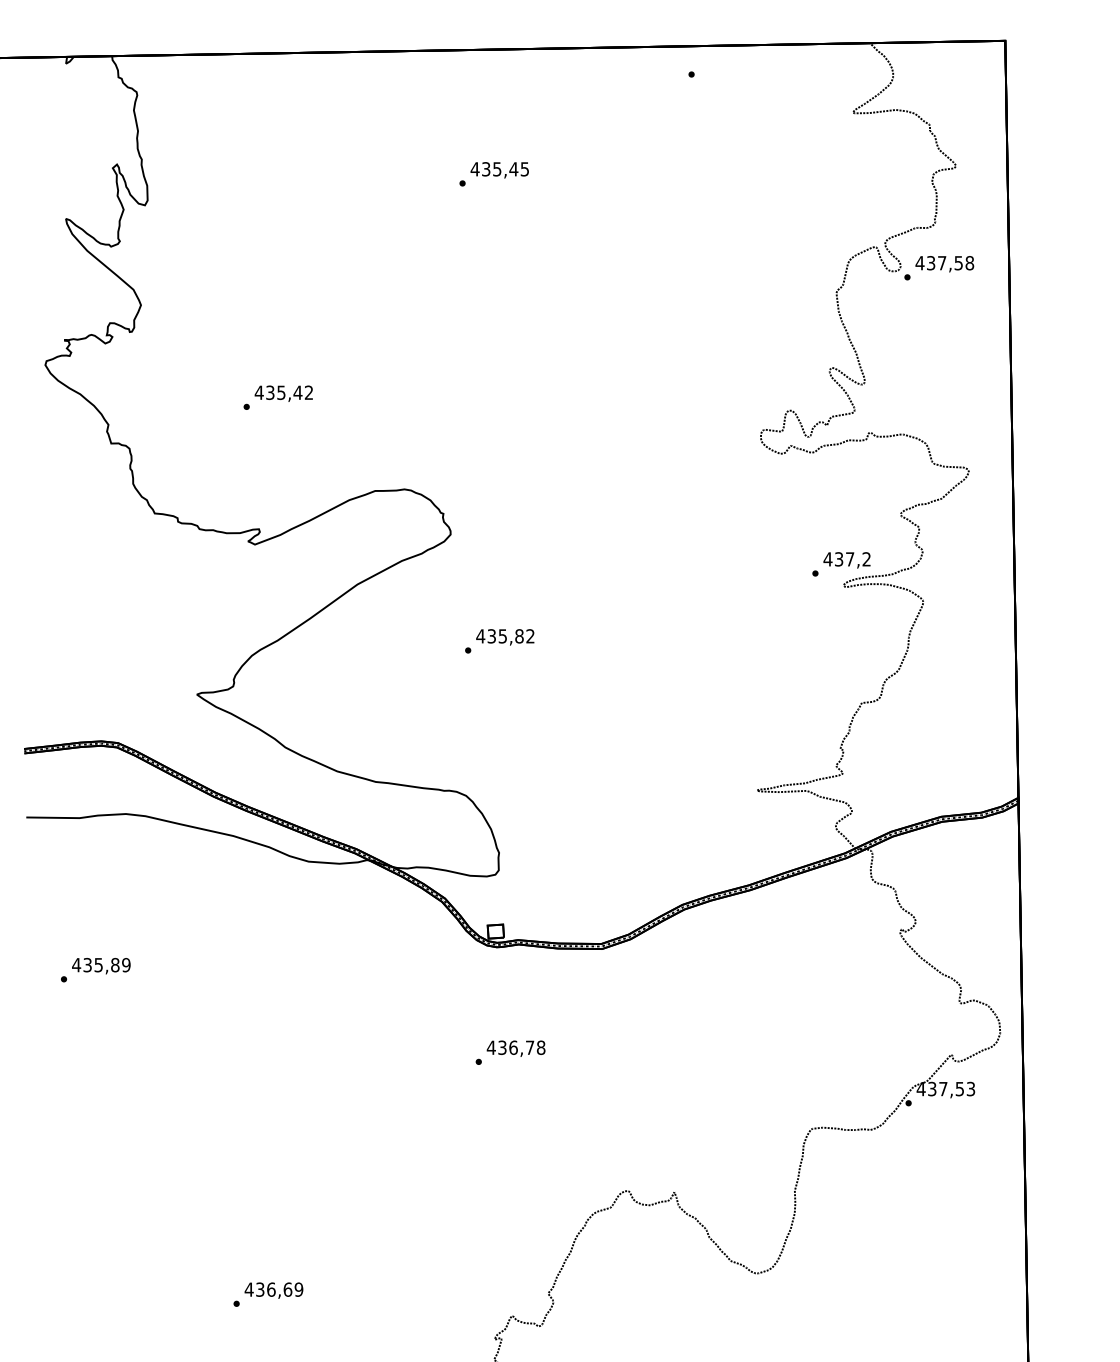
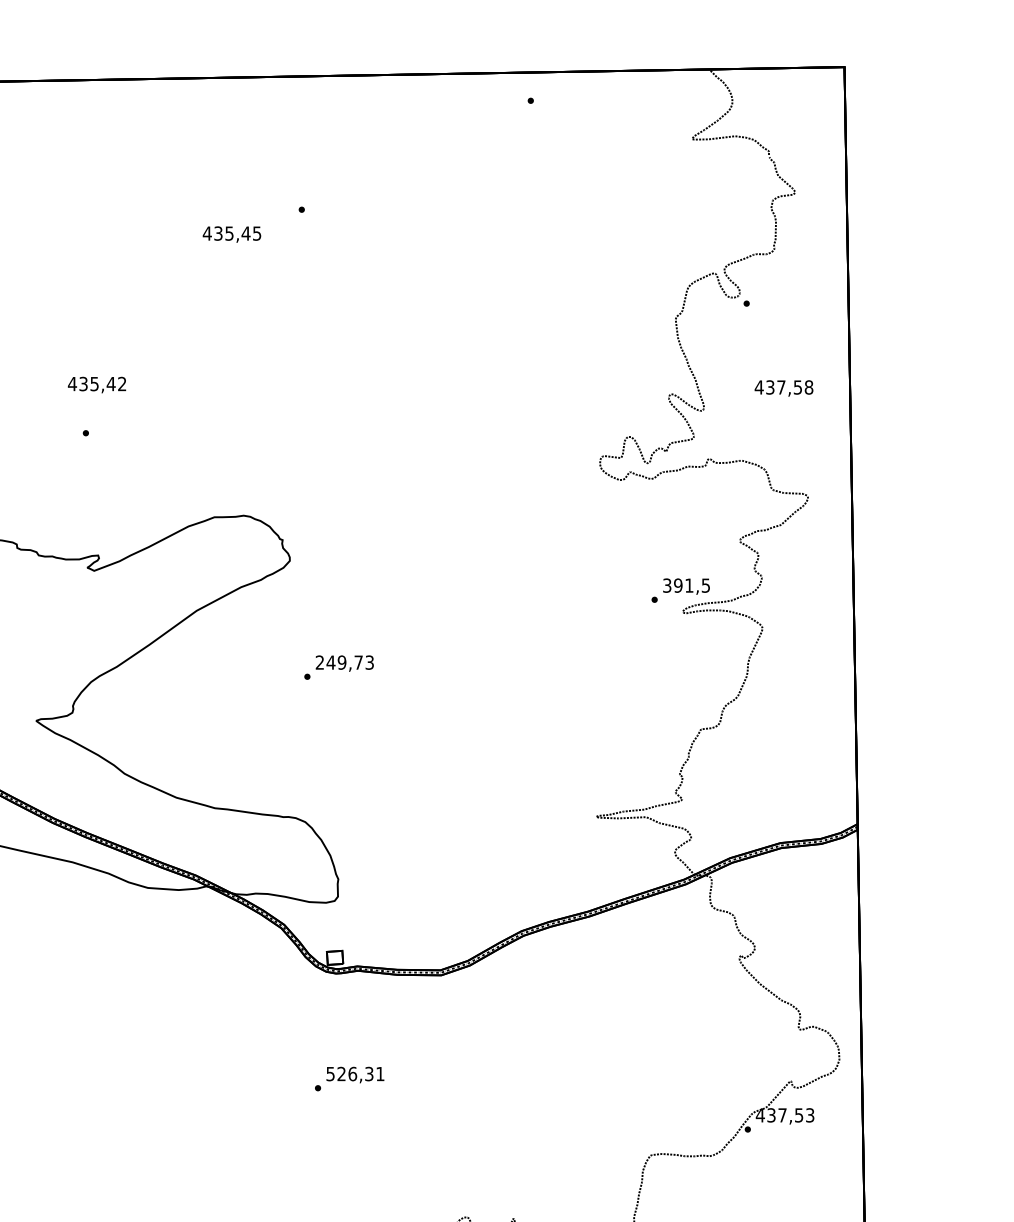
text: (499, 170) -> (231, 234), moved
text: (944, 264) -> (783, 388), moved
text: (283, 393) -> (96, 384), moved
text: (846, 559) -> (685, 585), 437,2 -> 391,5
text: (505, 636) -> (344, 662), 435,82 -> 249,73
text: (515, 1047) -> (354, 1073), 436,78 -> 526,31

